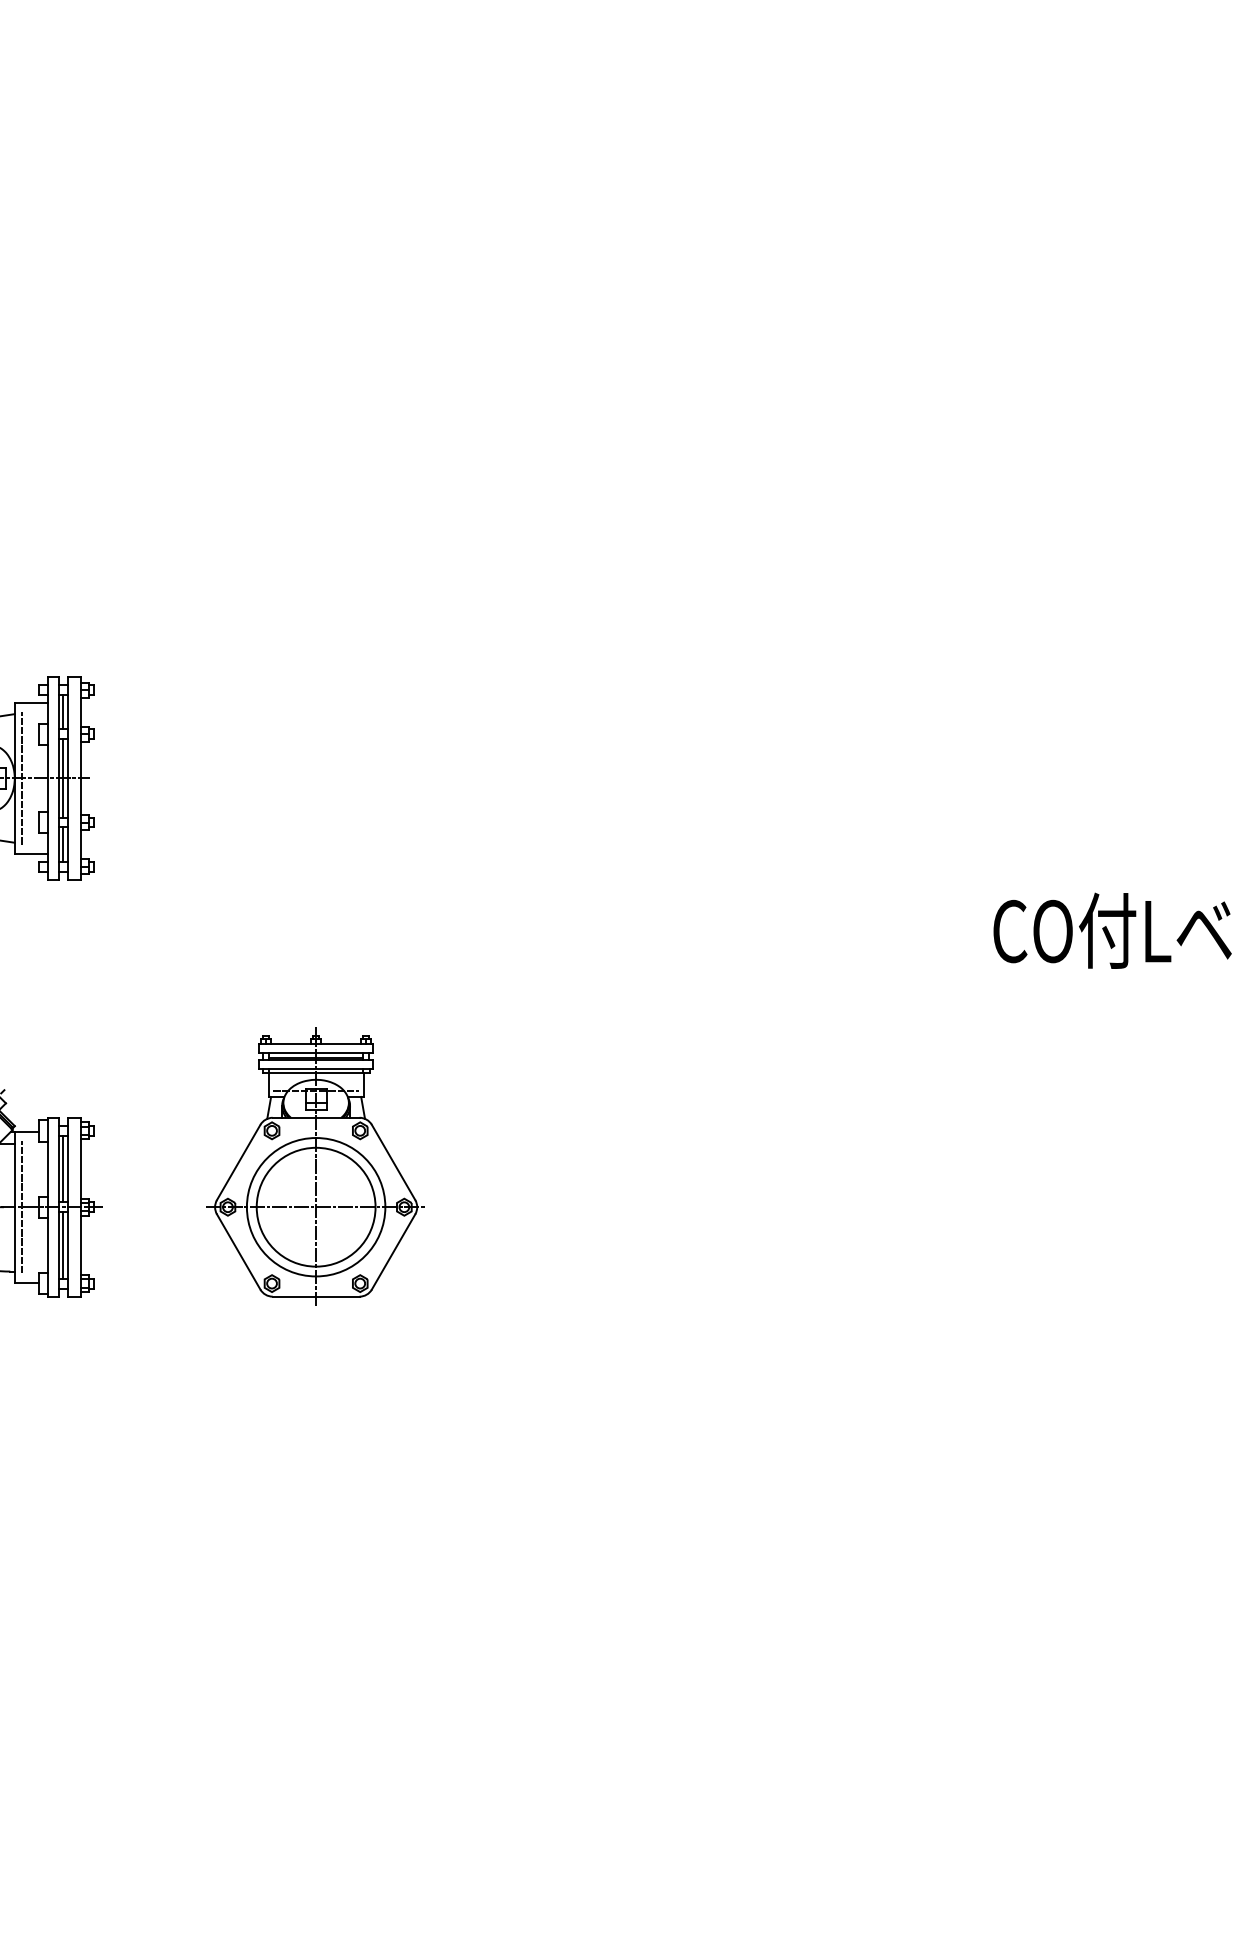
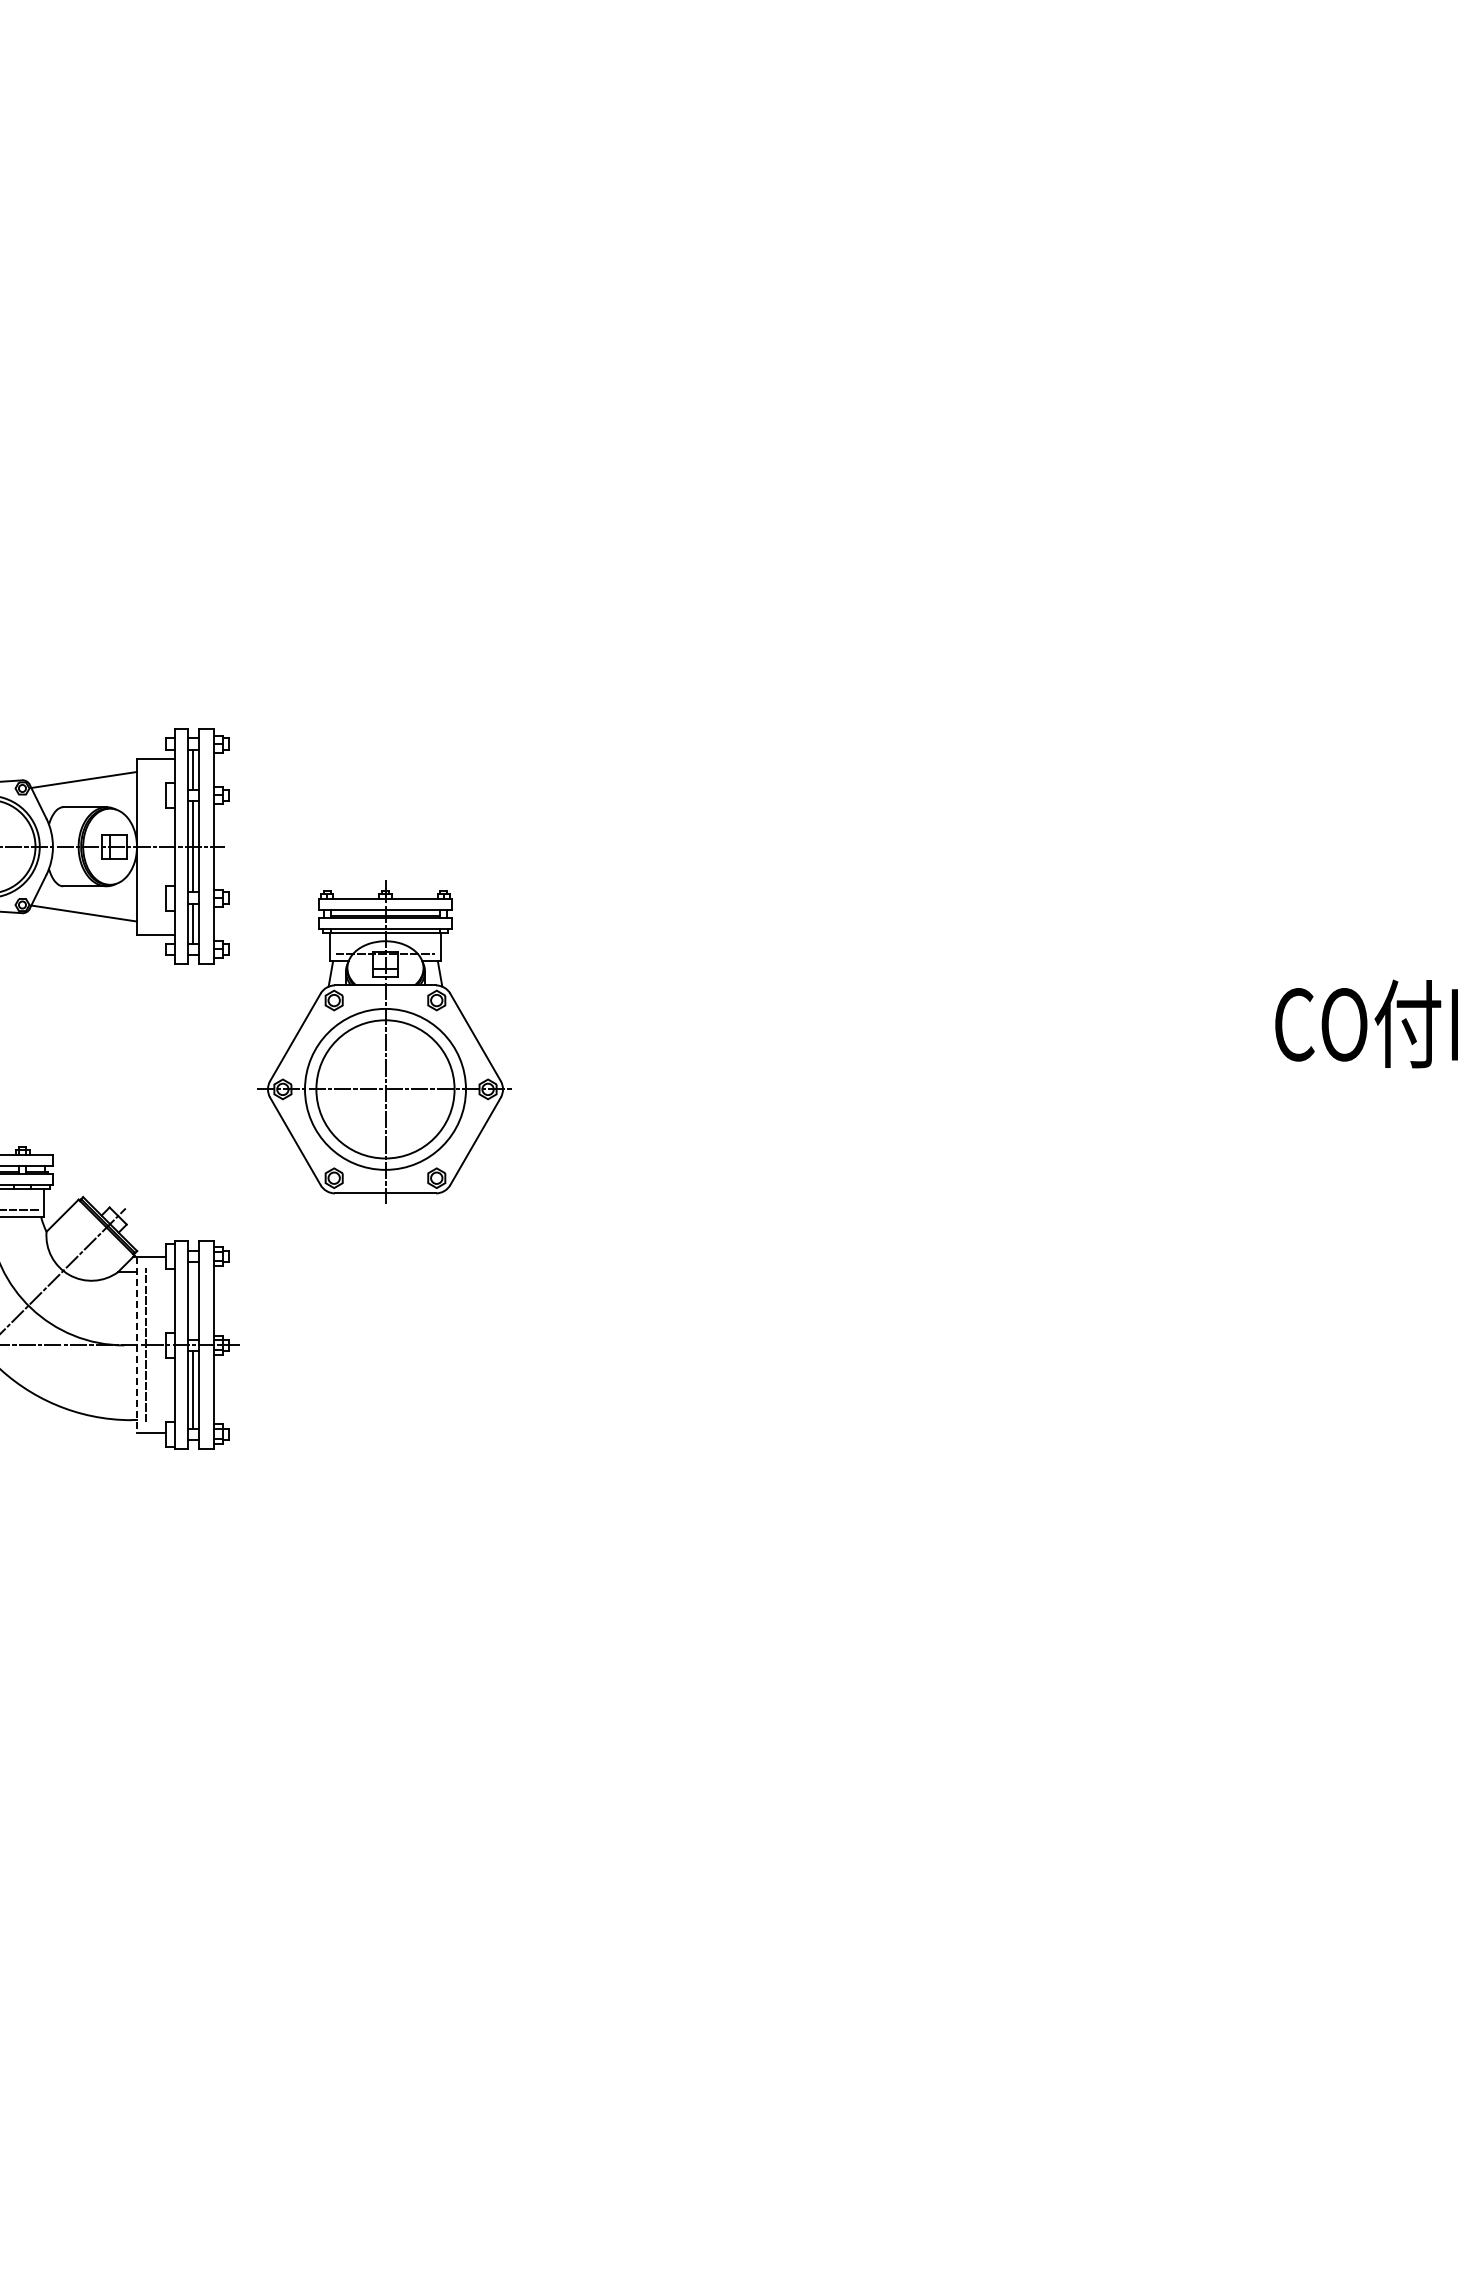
line: (22, 778) -> (145, 846), removed
part: (315, 1166) -> (384, 1041), moved
line: (62, 1168) -> (192, 1300), removed
line: (15, 1207) -> (137, 1345), solid -> dashed

